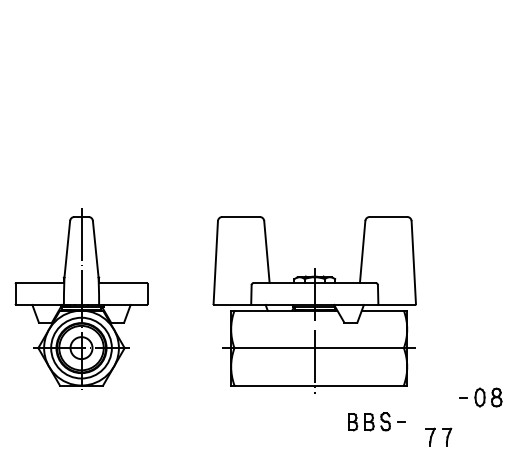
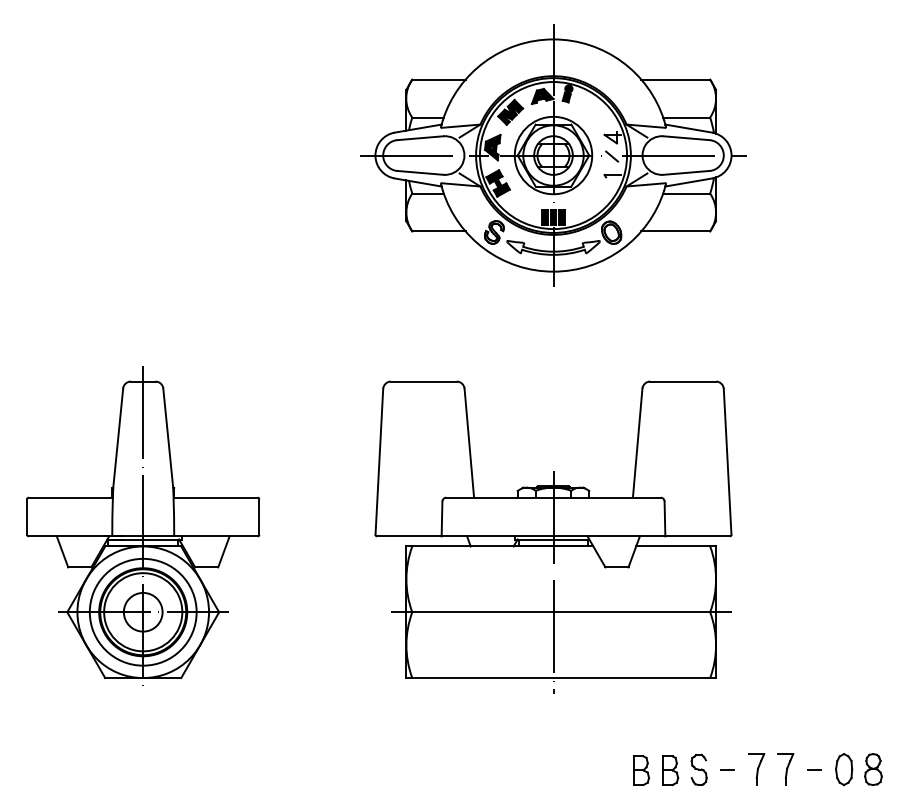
part: (314, 88) -> (552, 155), added
part: (480, 397) -> (844, 769), moved
part: (376, 421) -> (683, 769), moved

